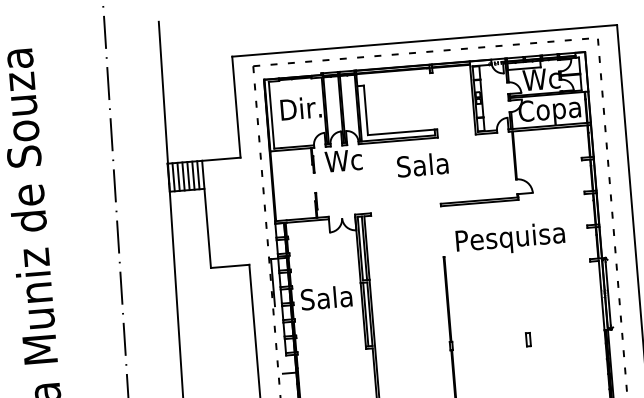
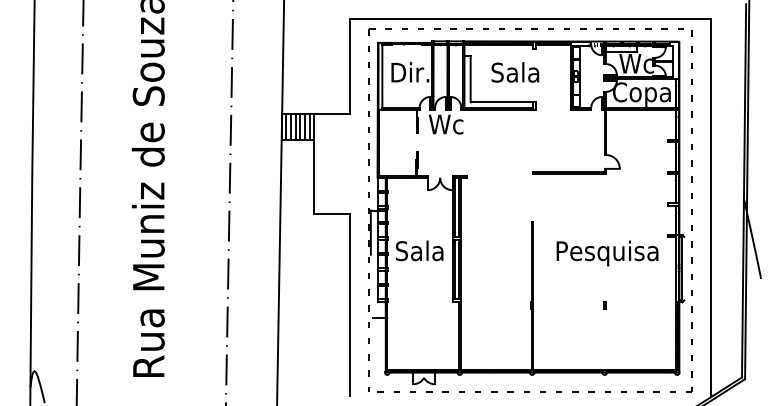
text: (422, 165) -> (515, 72), moved
text: (510, 239) -> (607, 253), moved
part: (528, 339) -> (604, 305), size x0.62

